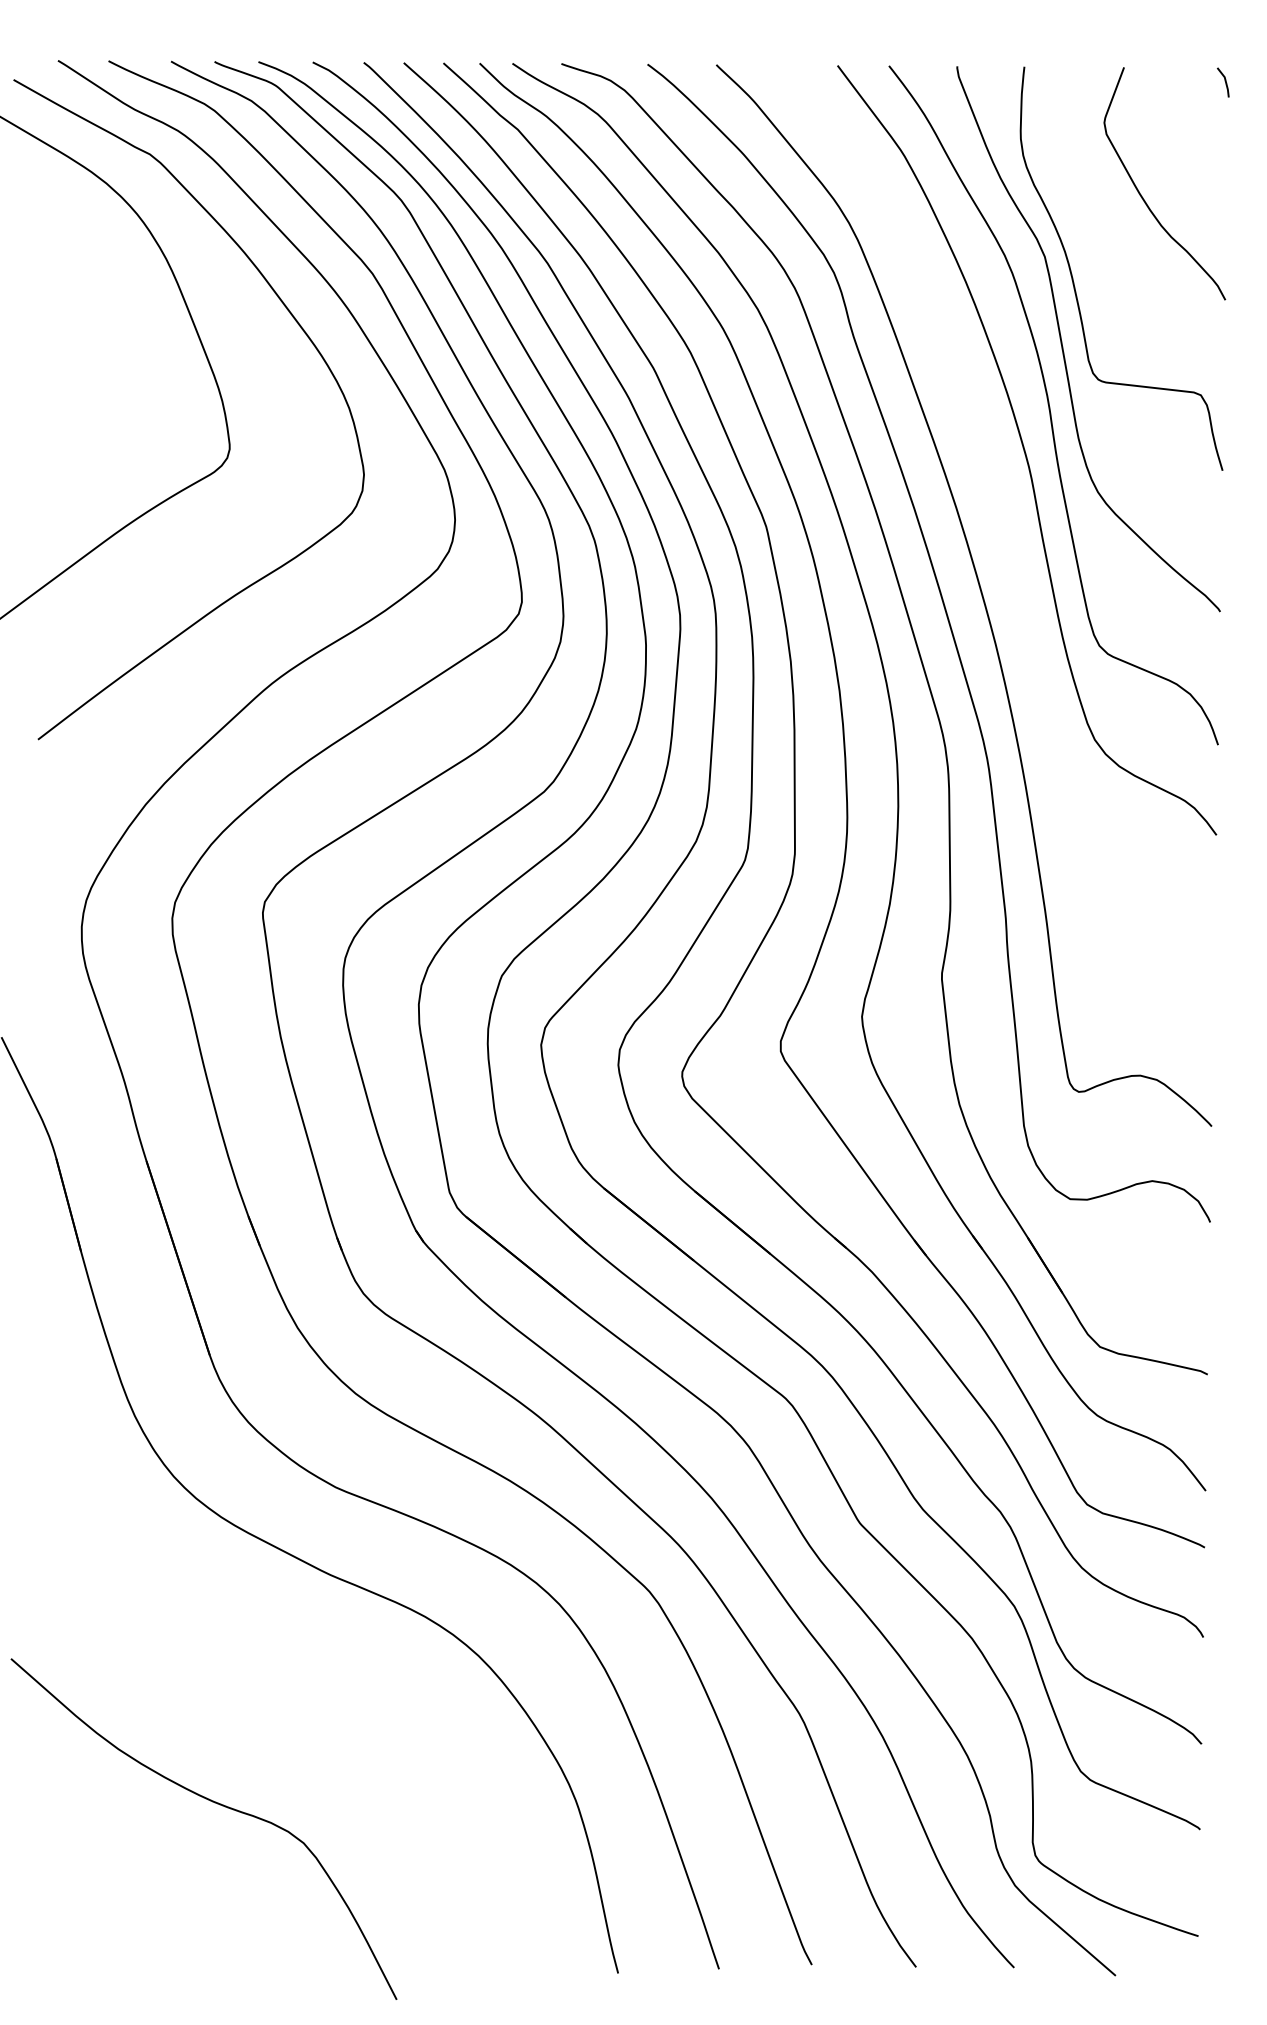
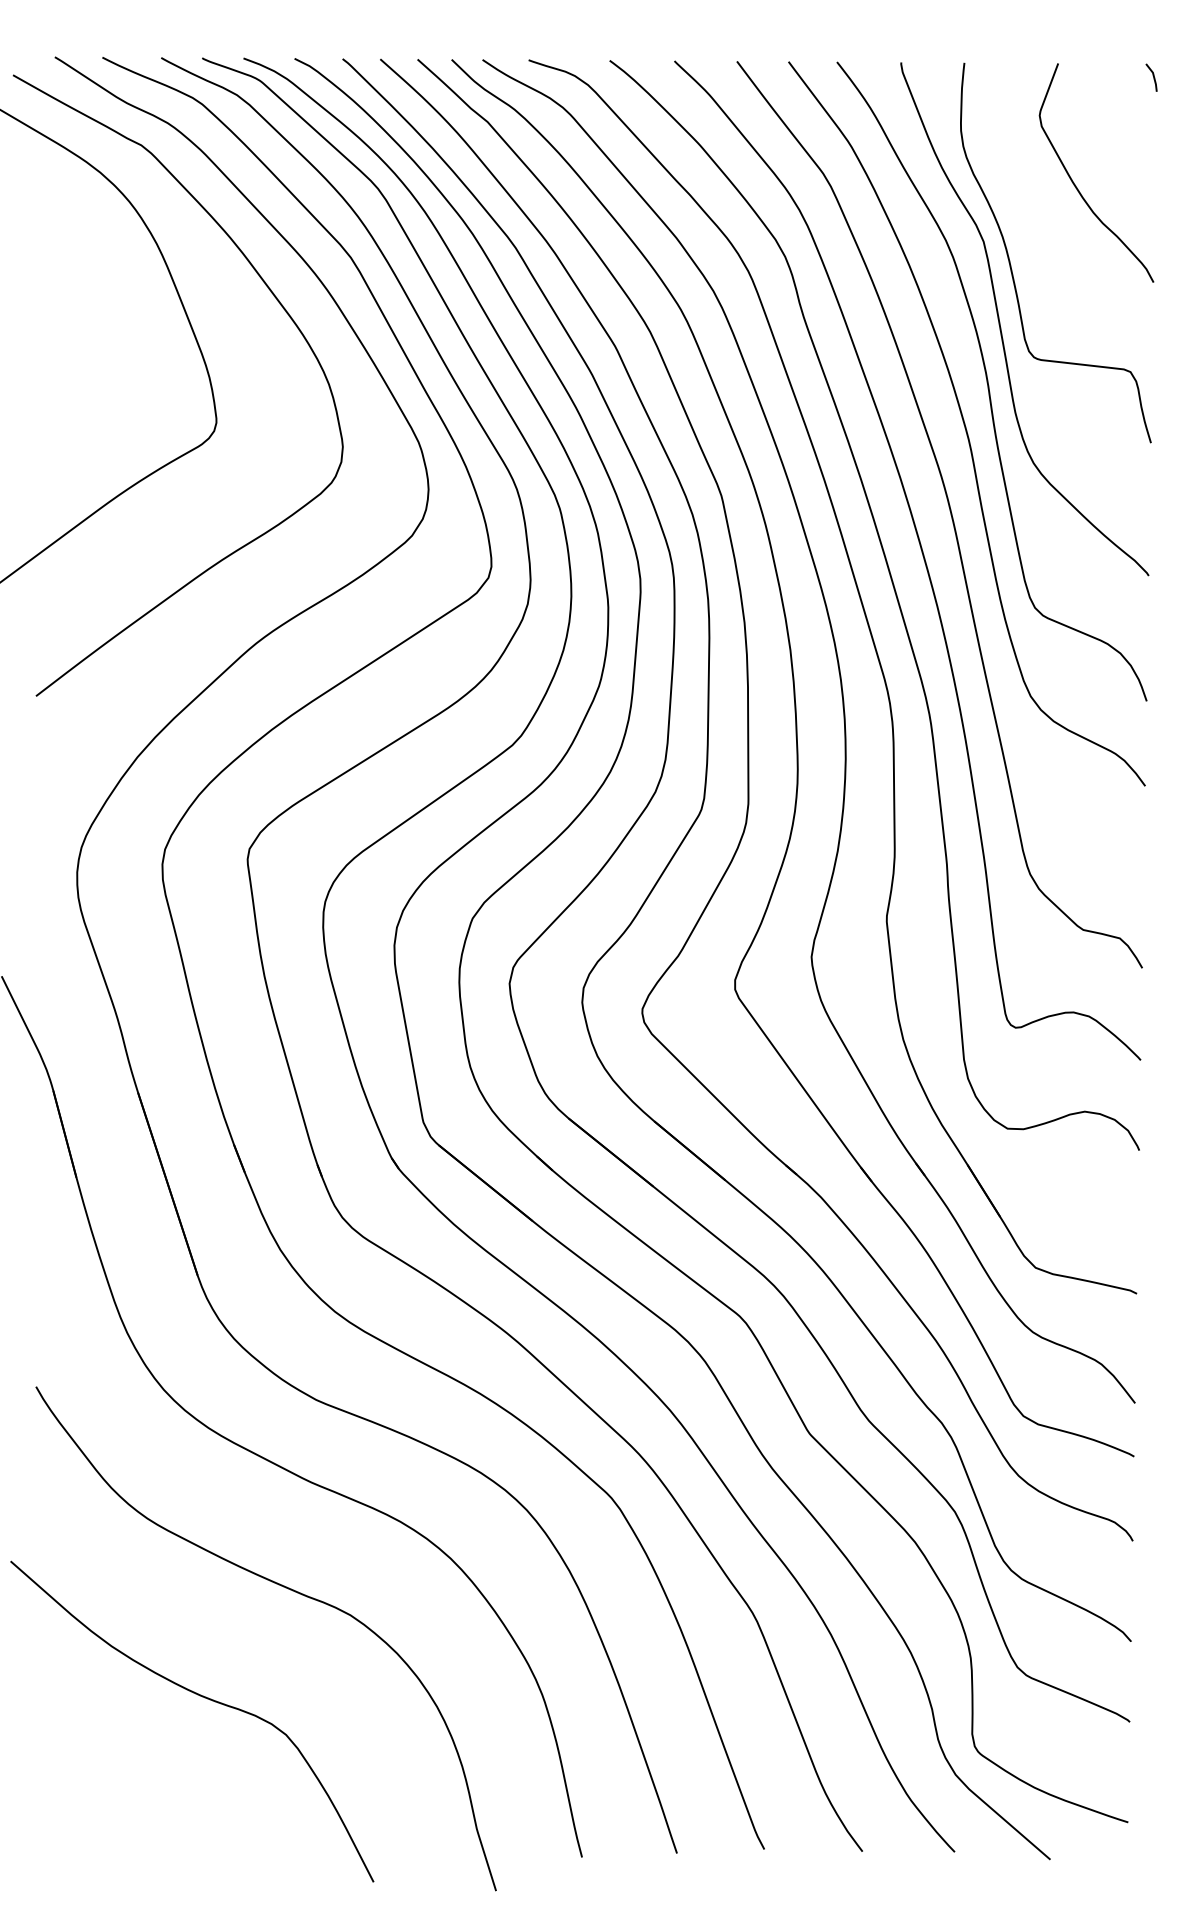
curve: (1008, 542) -> (949, 510), added
curve: (307, 1689) -> (289, 1590), added

